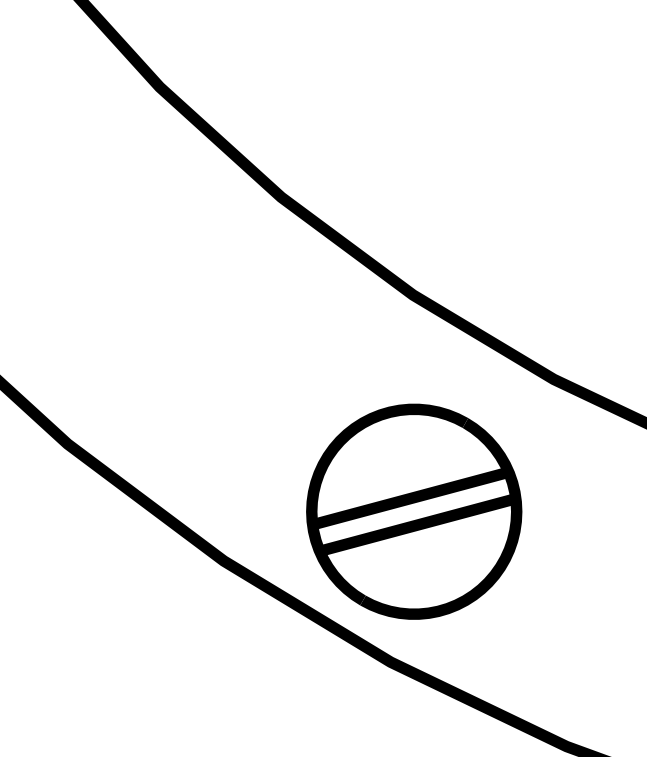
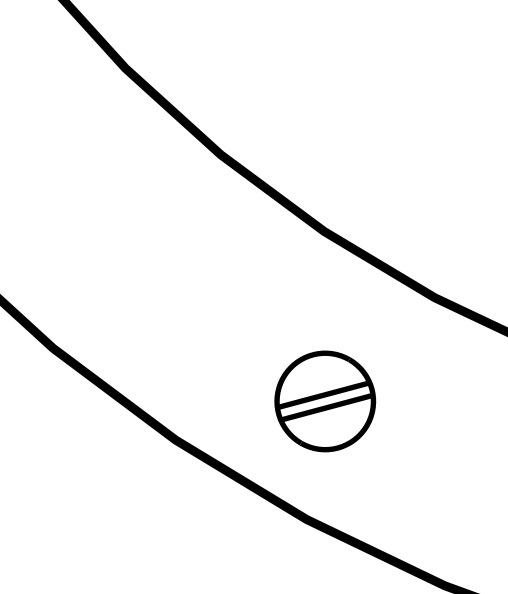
part: (414, 511) -> (325, 401), size x0.6

